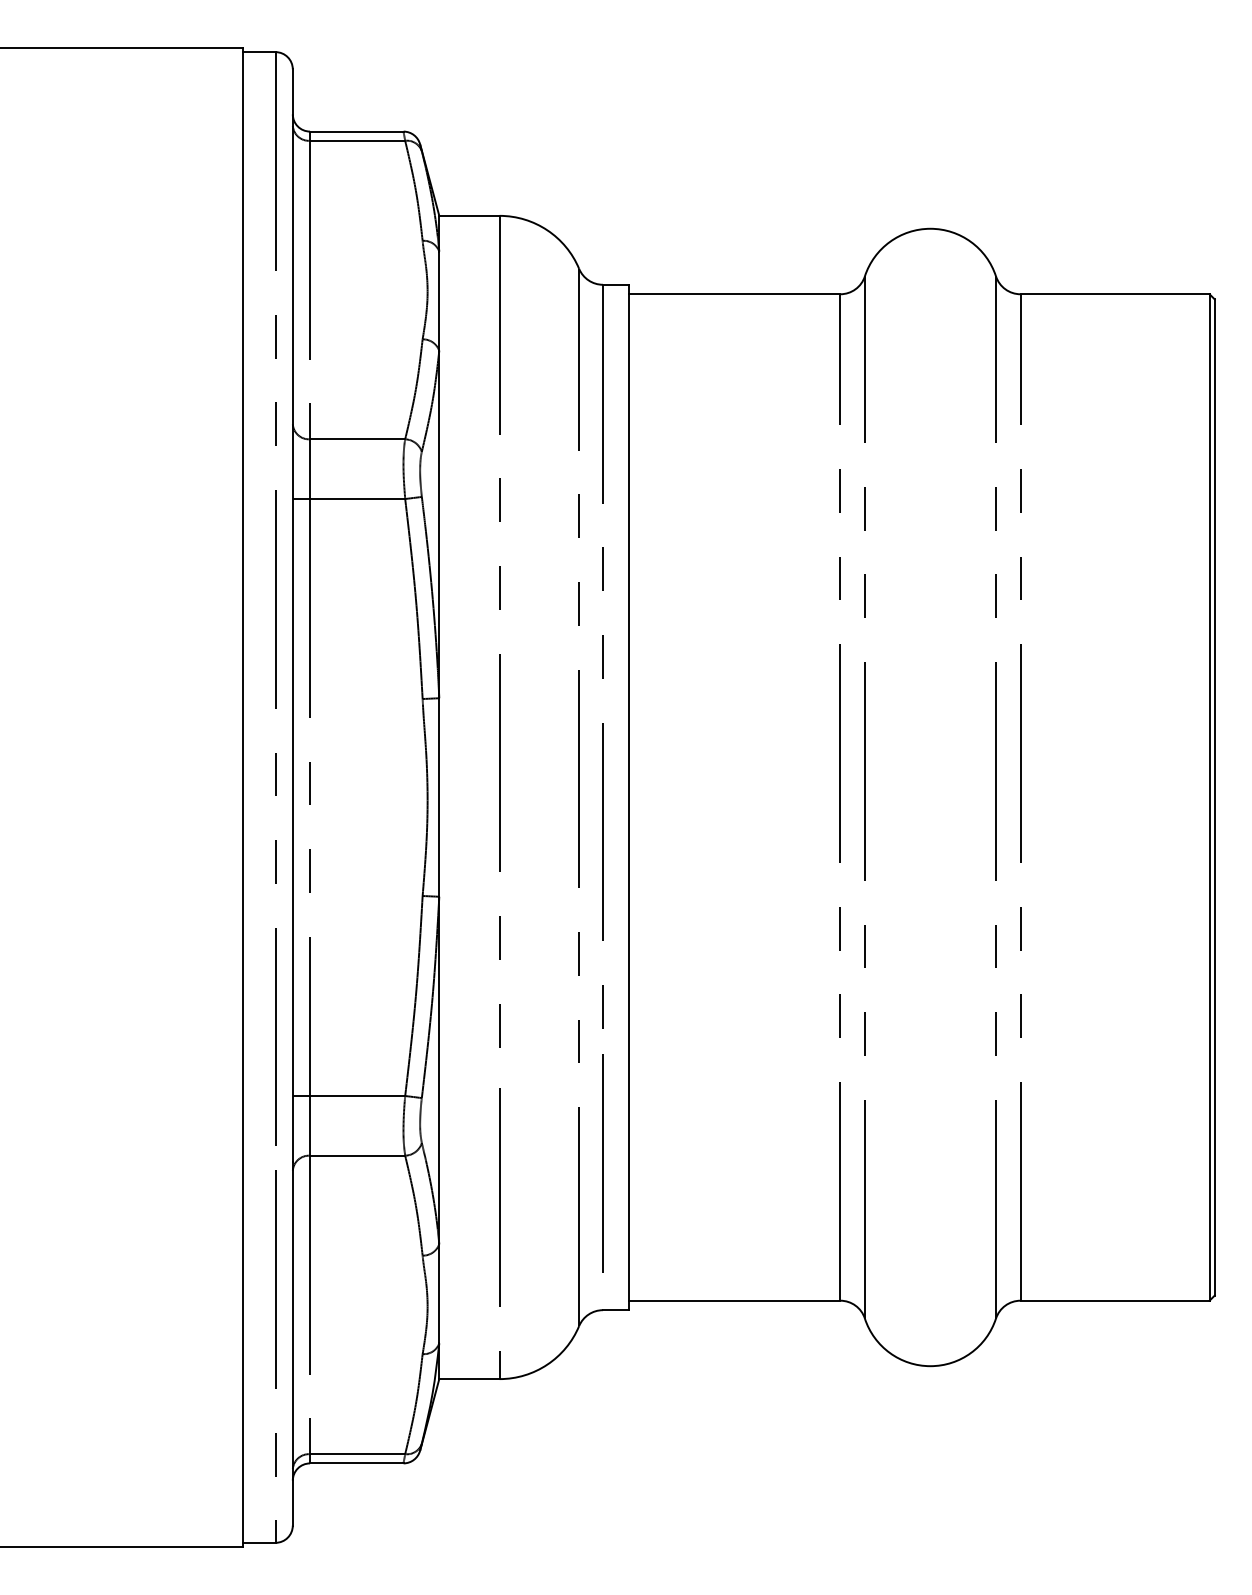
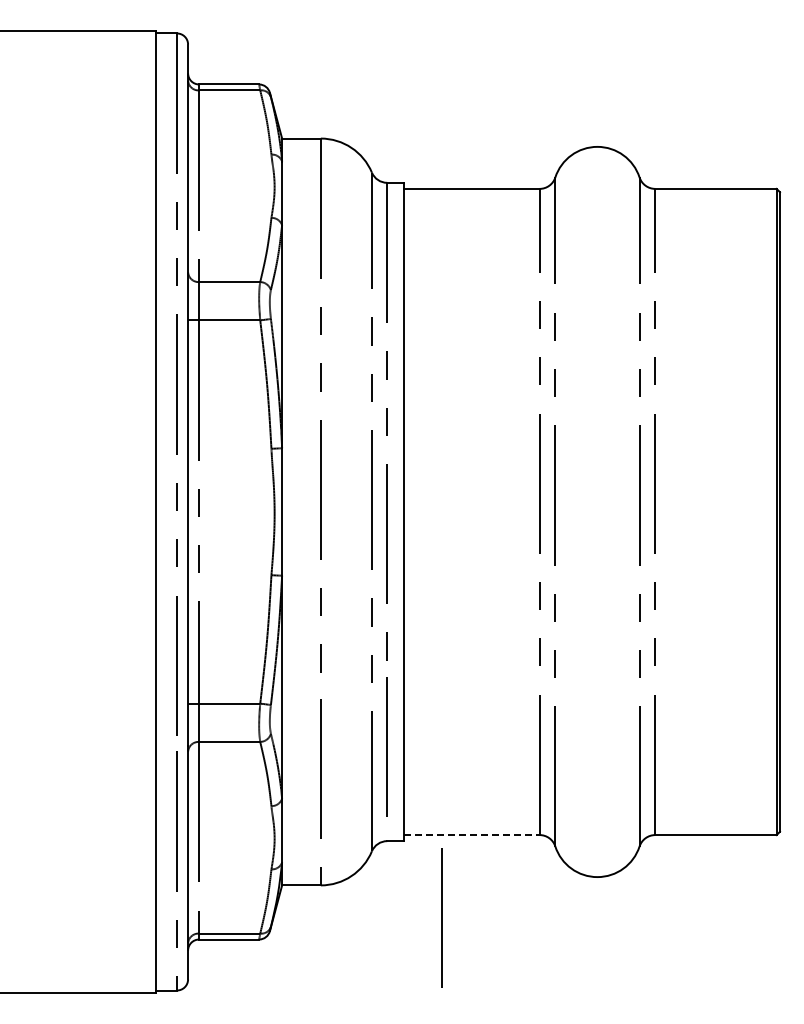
line: (734, 1301) -> (471, 835), solid -> dashed
line: (687, 1429) -> (441, 917), added

